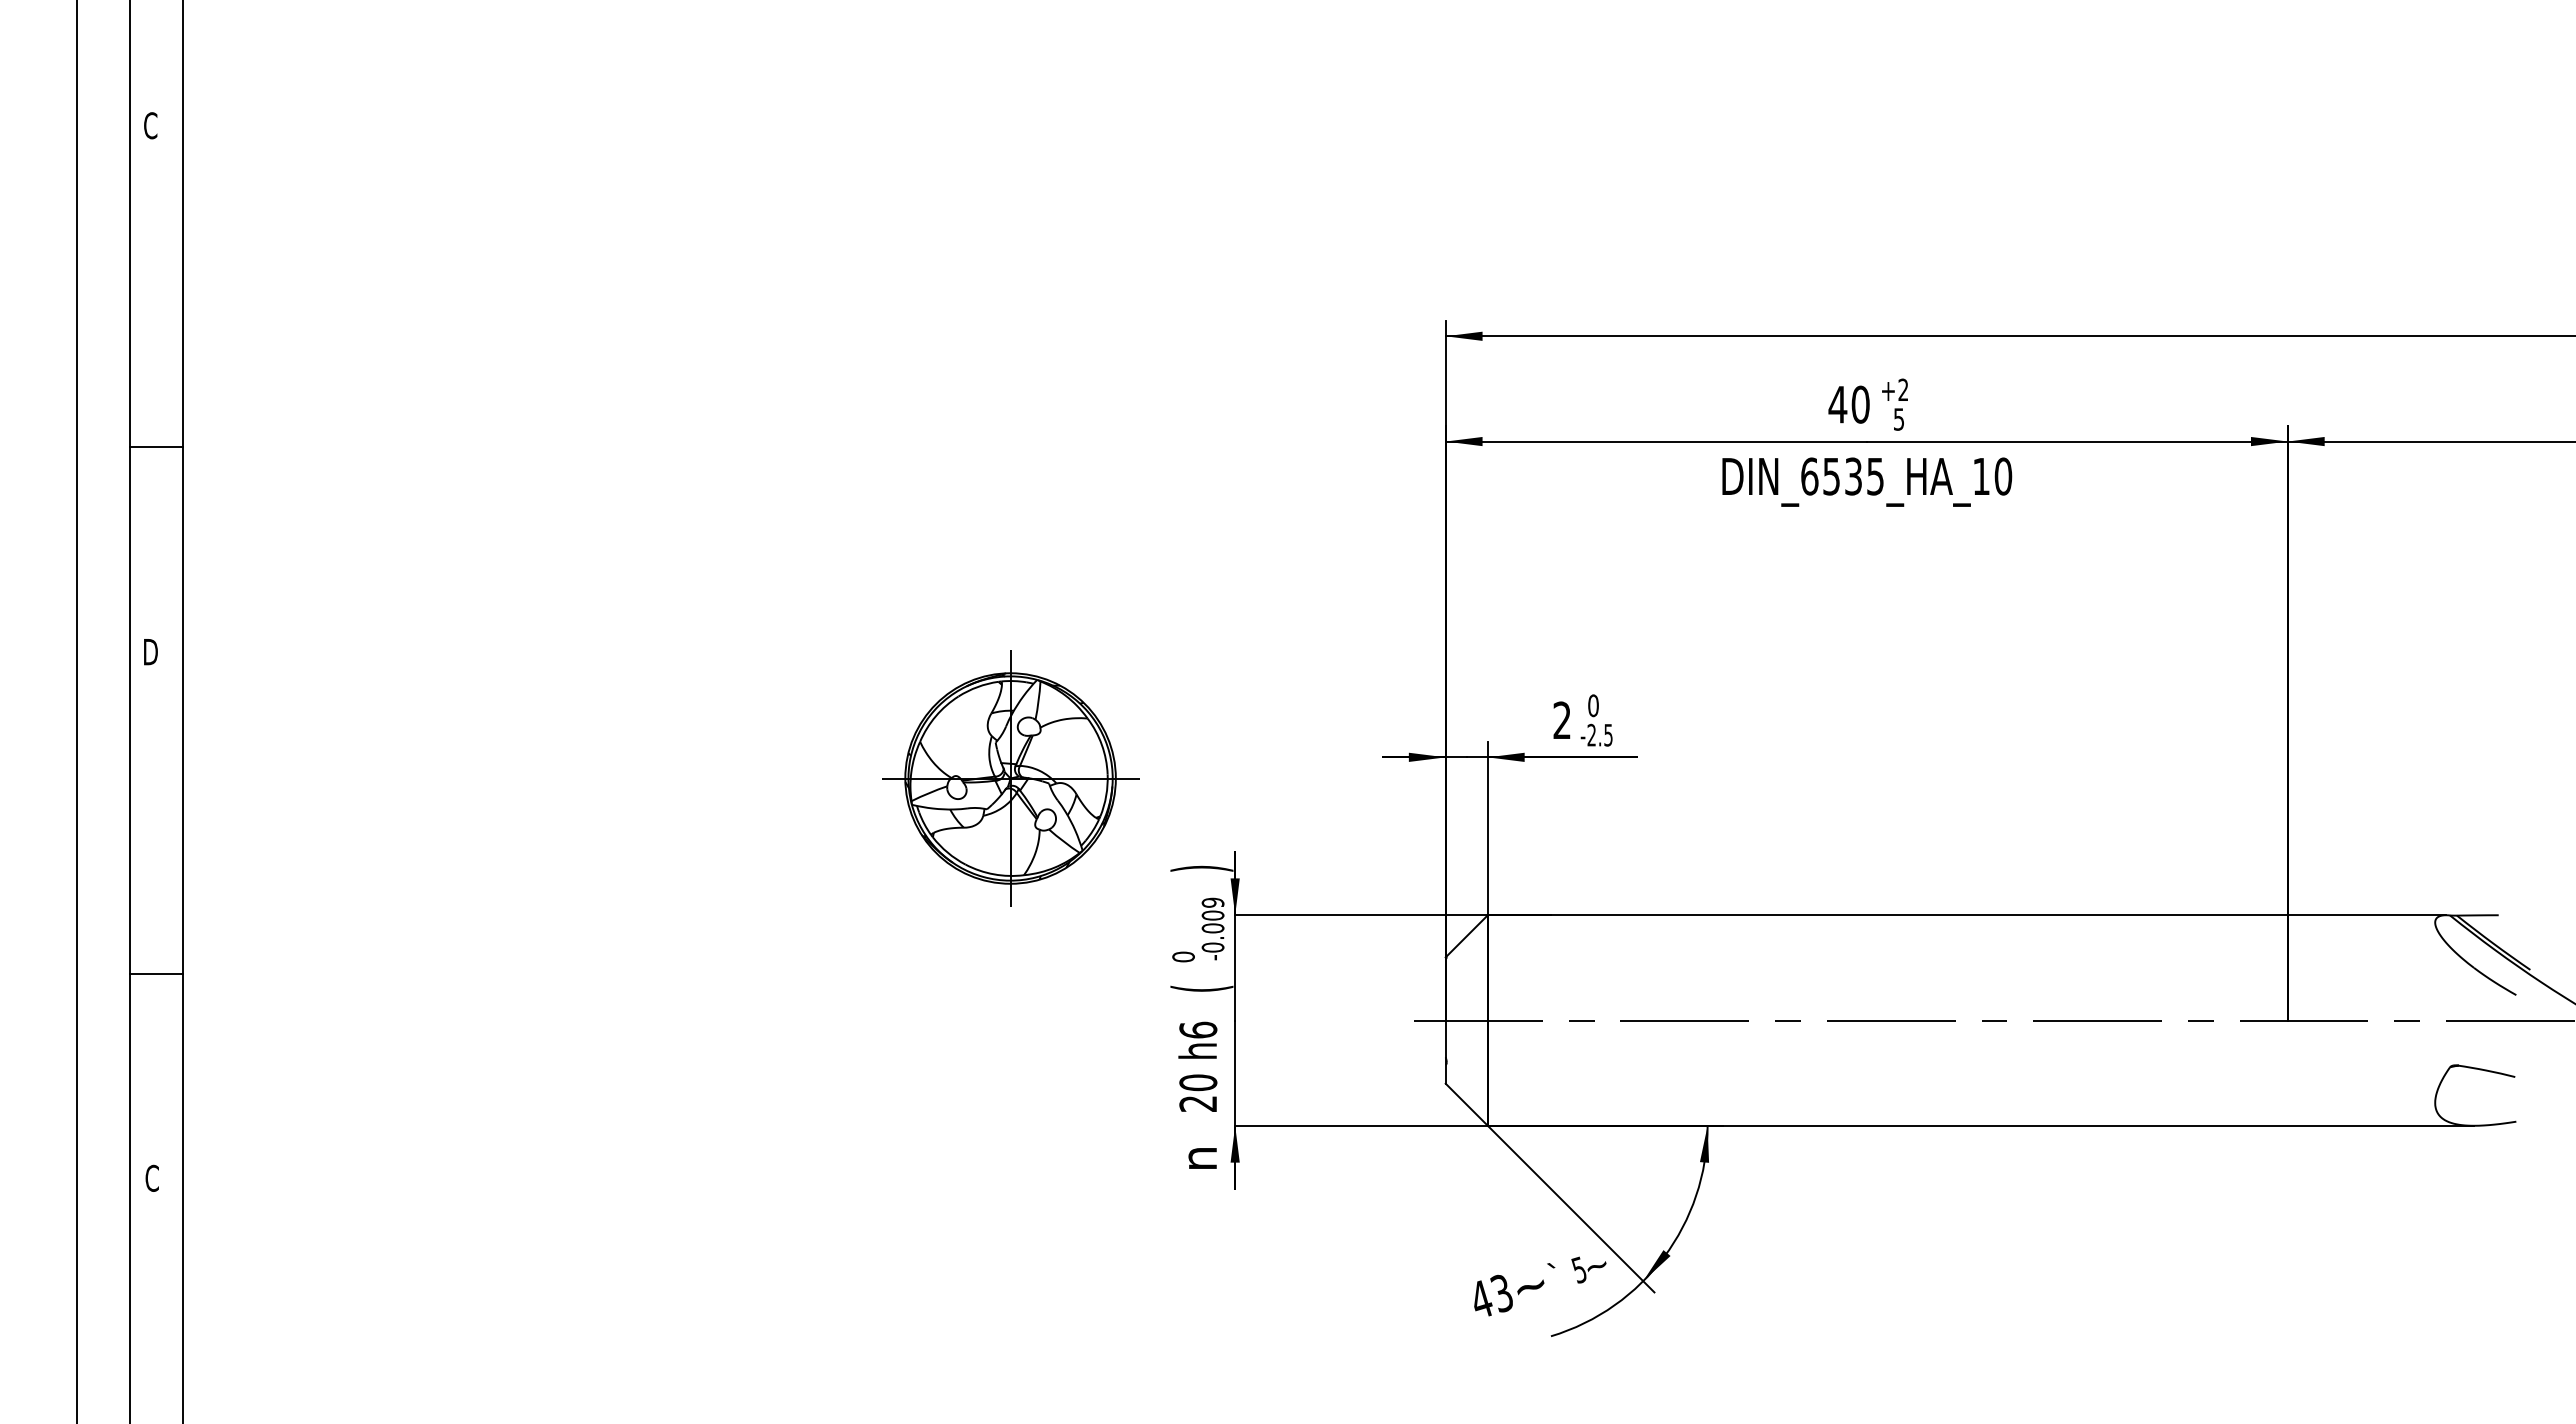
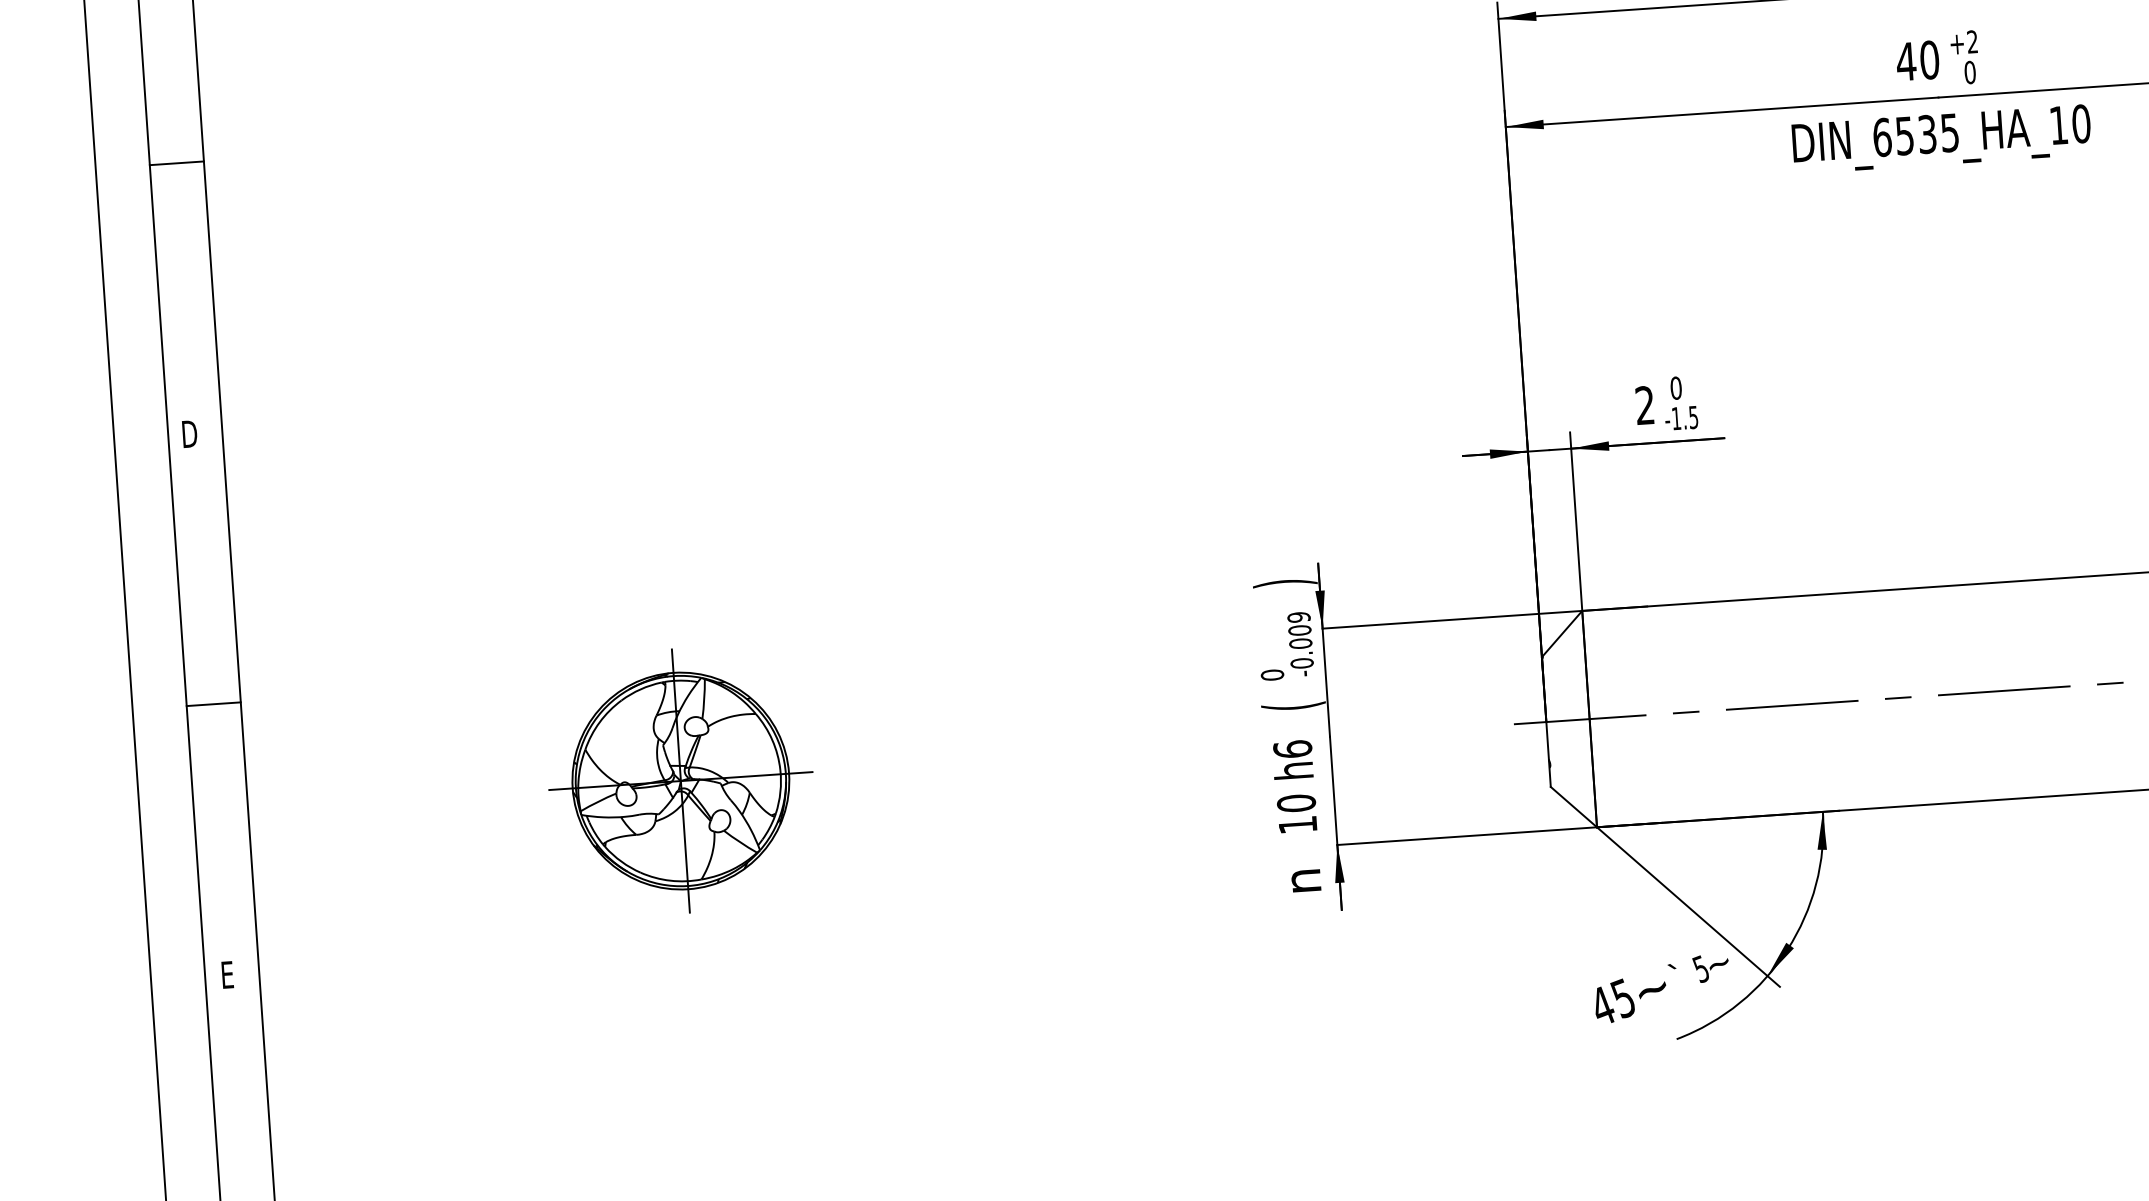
text: (1898, 419) -> (1969, 72), 5 -> 0
line: (155, 446) -> (176, 162), moved
text: (1591, 734) -> (1676, 417), -2.5 -> -1.5
part: (1010, 778) -> (680, 781), moved
line: (155, 974) -> (213, 704), moved
text: (1197, 1103) -> (1297, 824), 20 -> 10
text: (151, 1177) -> (227, 974), C -> E
text: (1501, 1293) -> (1622, 998), 43 -> 45

